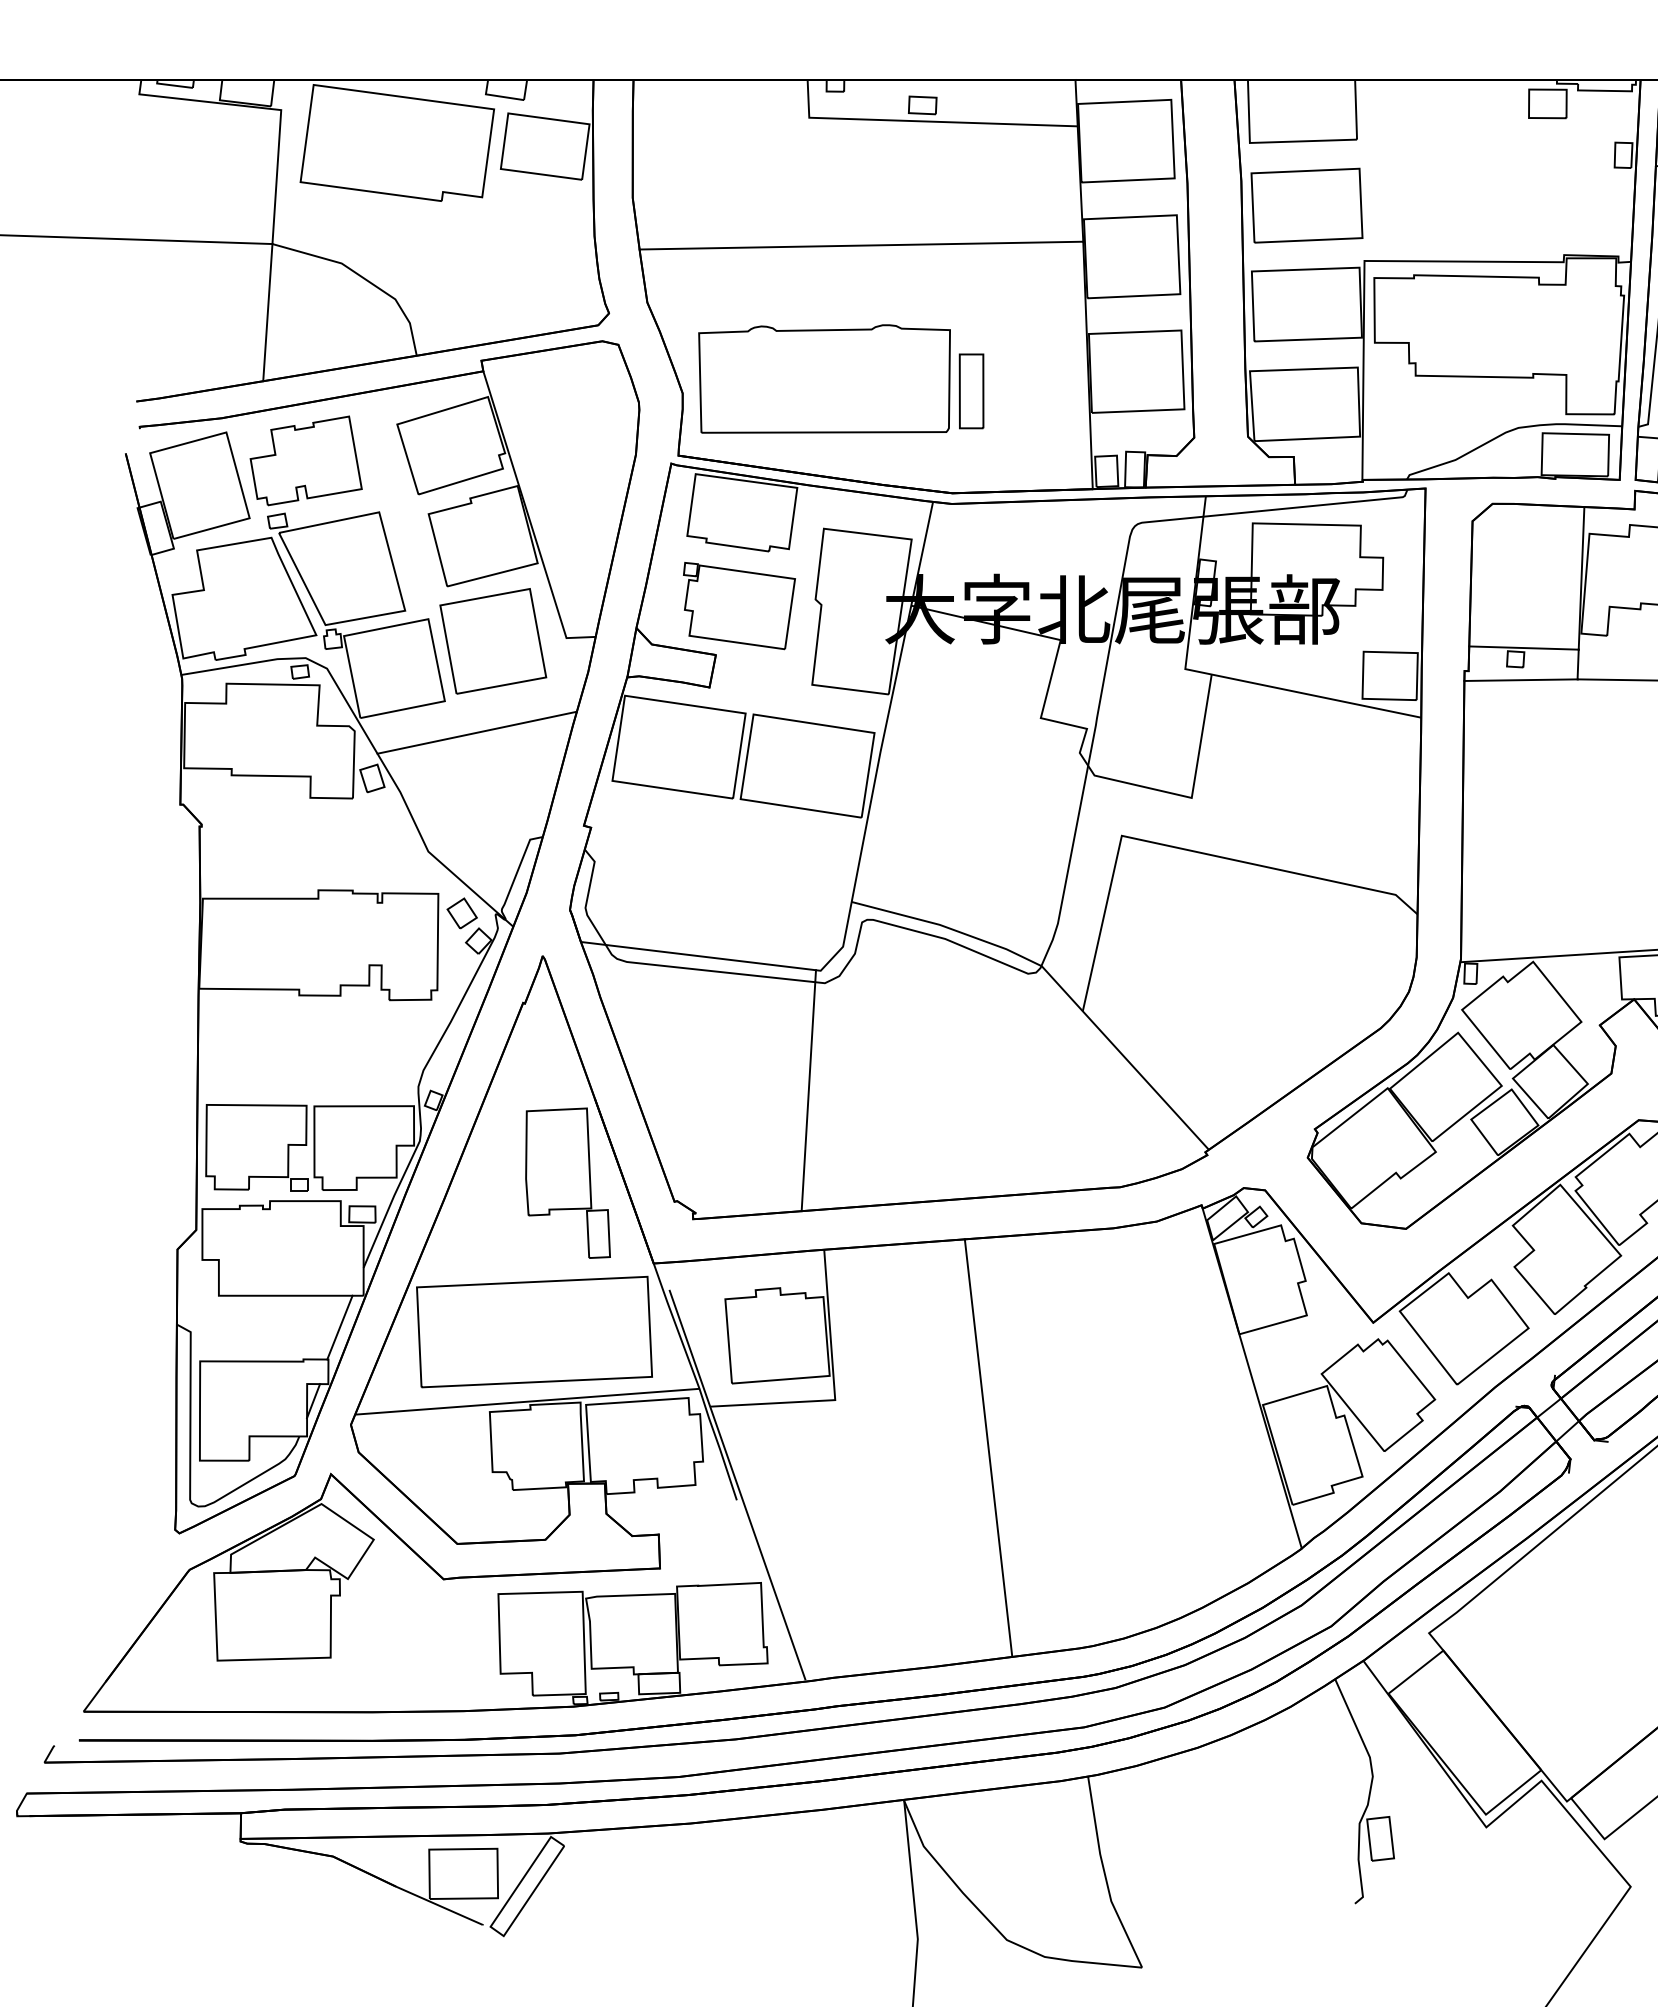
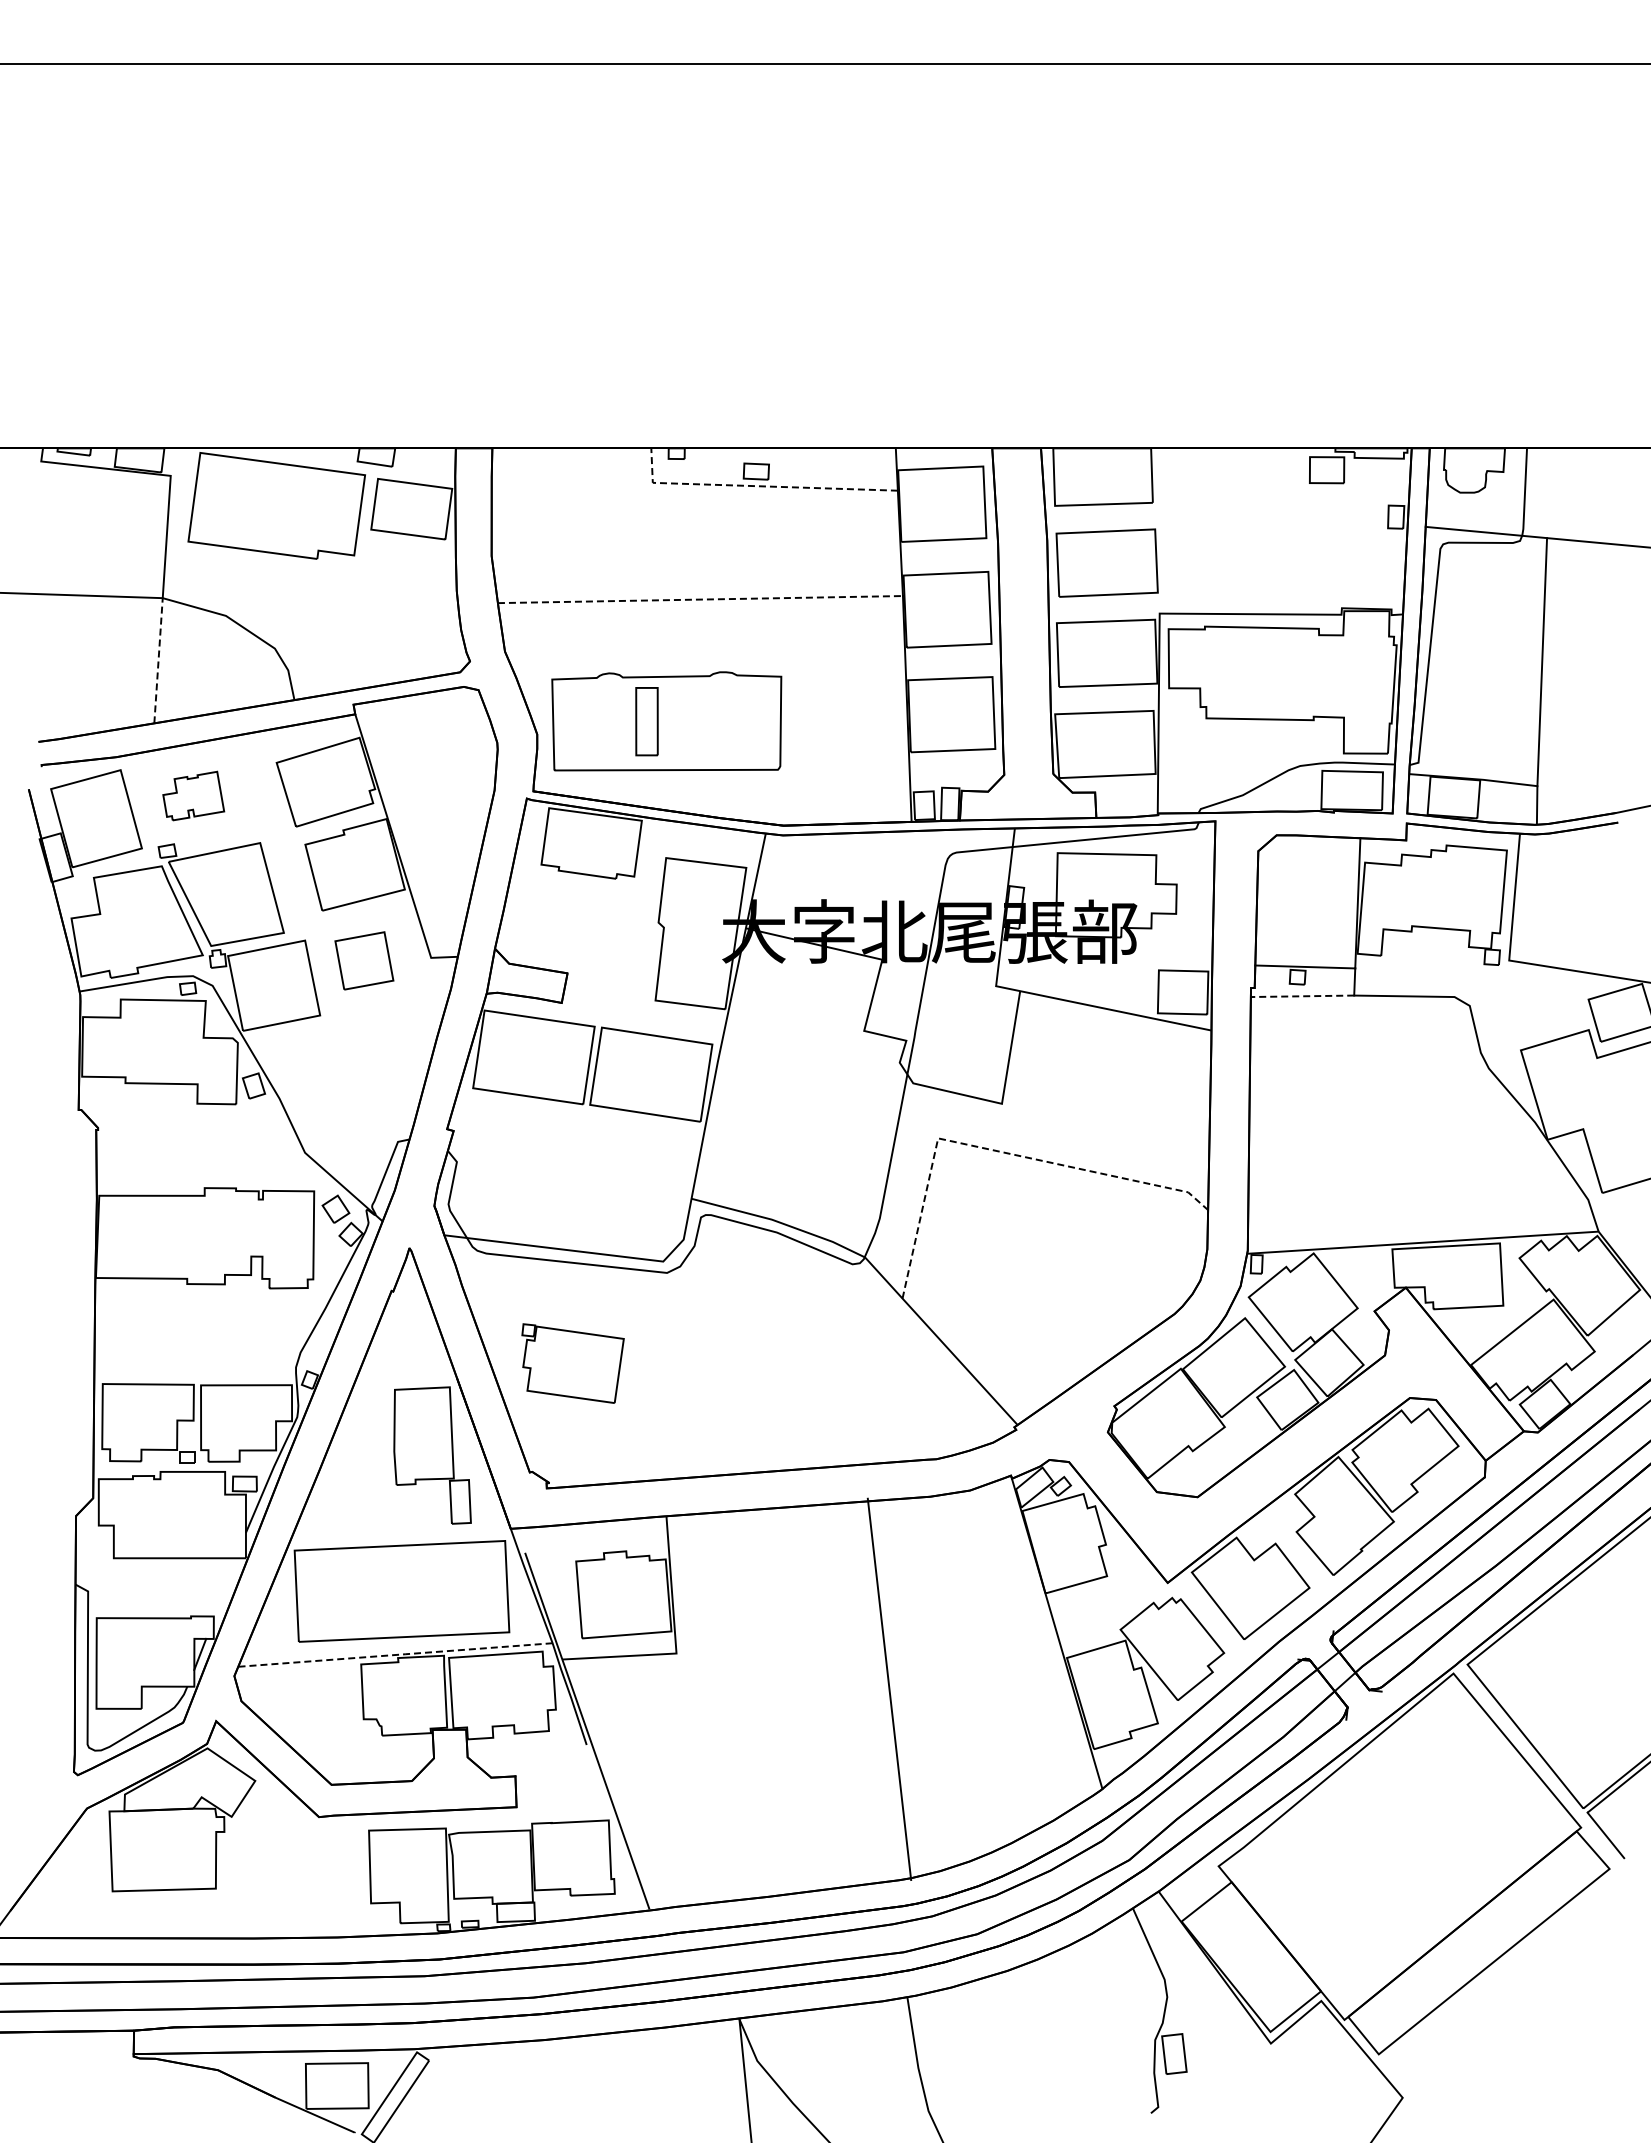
line: (923, 121) -> (757, 486), solid -> dashed
line: (861, 245) -> (700, 599), solid -> dashed
line: (267, 312) -> (158, 660), solid -> dashed
part: (971, 391) -> (646, 721), moved
part: (306, 460) -> (193, 795), size x0.6
part: (738, 605) -> (572, 1363), moved
part: (493, 640) -> (364, 960), size x0.6
line: (1520, 680) -> (1302, 996), solid -> dashed
line: (477, 732) -> (349, 1044), removed
line: (1184, 849) -> (995, 1150), solid -> dashed
line: (807, 1091) -> (651, 1371), removed
line: (339, 1327) -> (223, 1587), removed
line: (527, 1401) -> (395, 1654), solid -> dashed
line: (988, 1448) -> (889, 1689), moved

